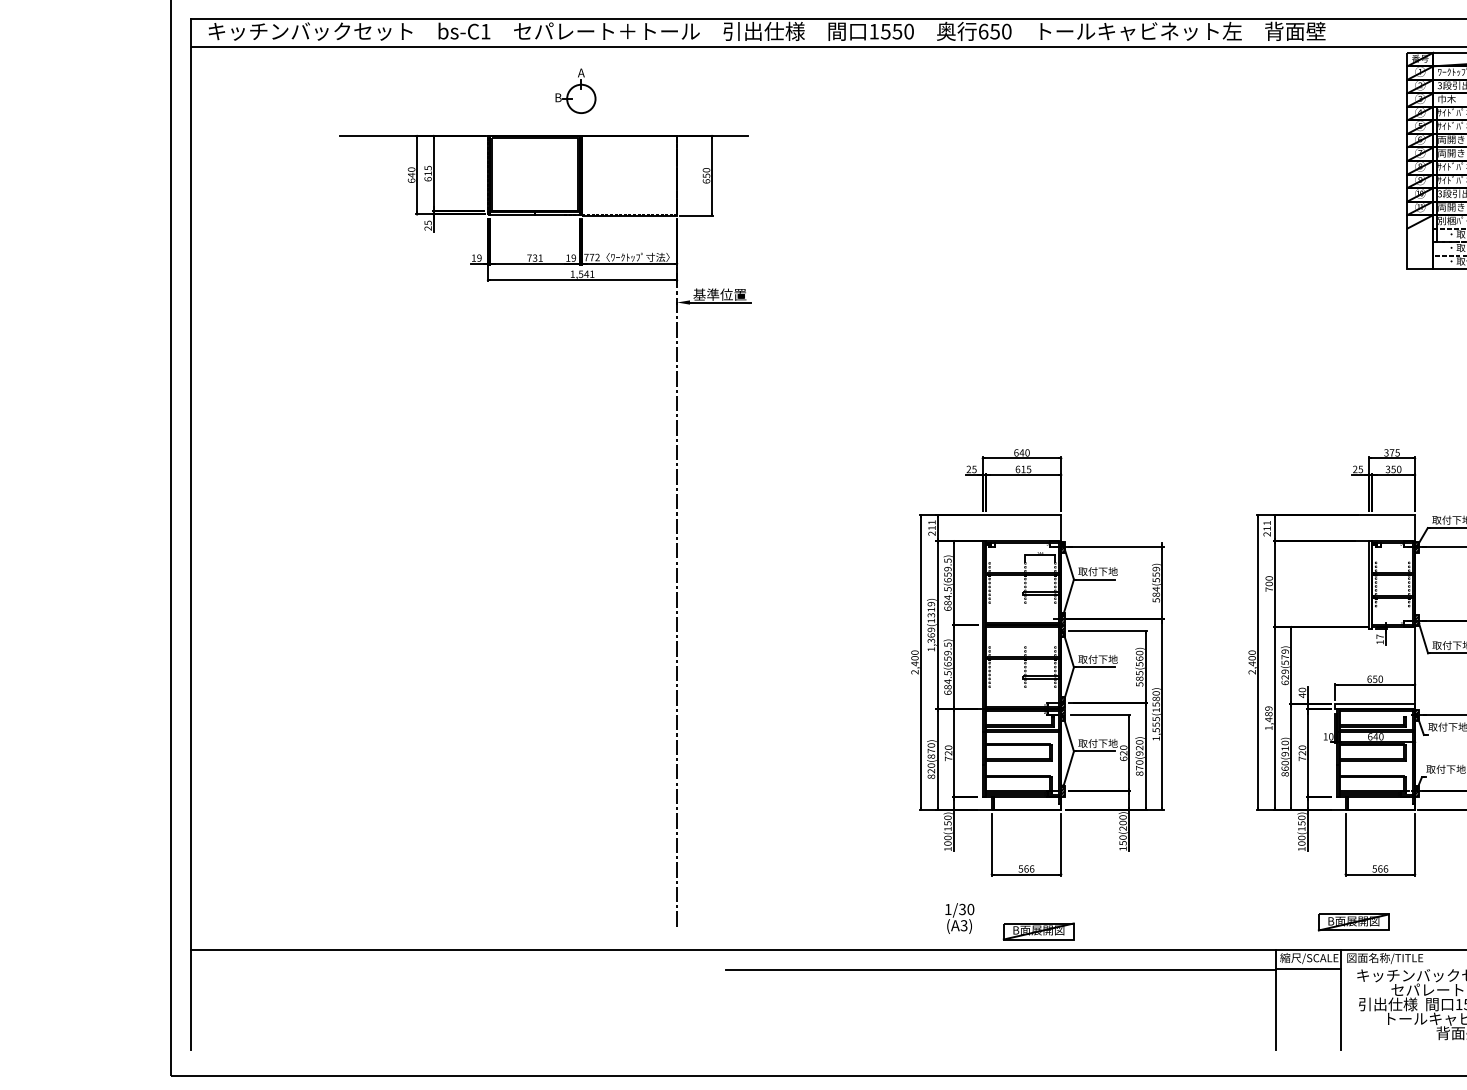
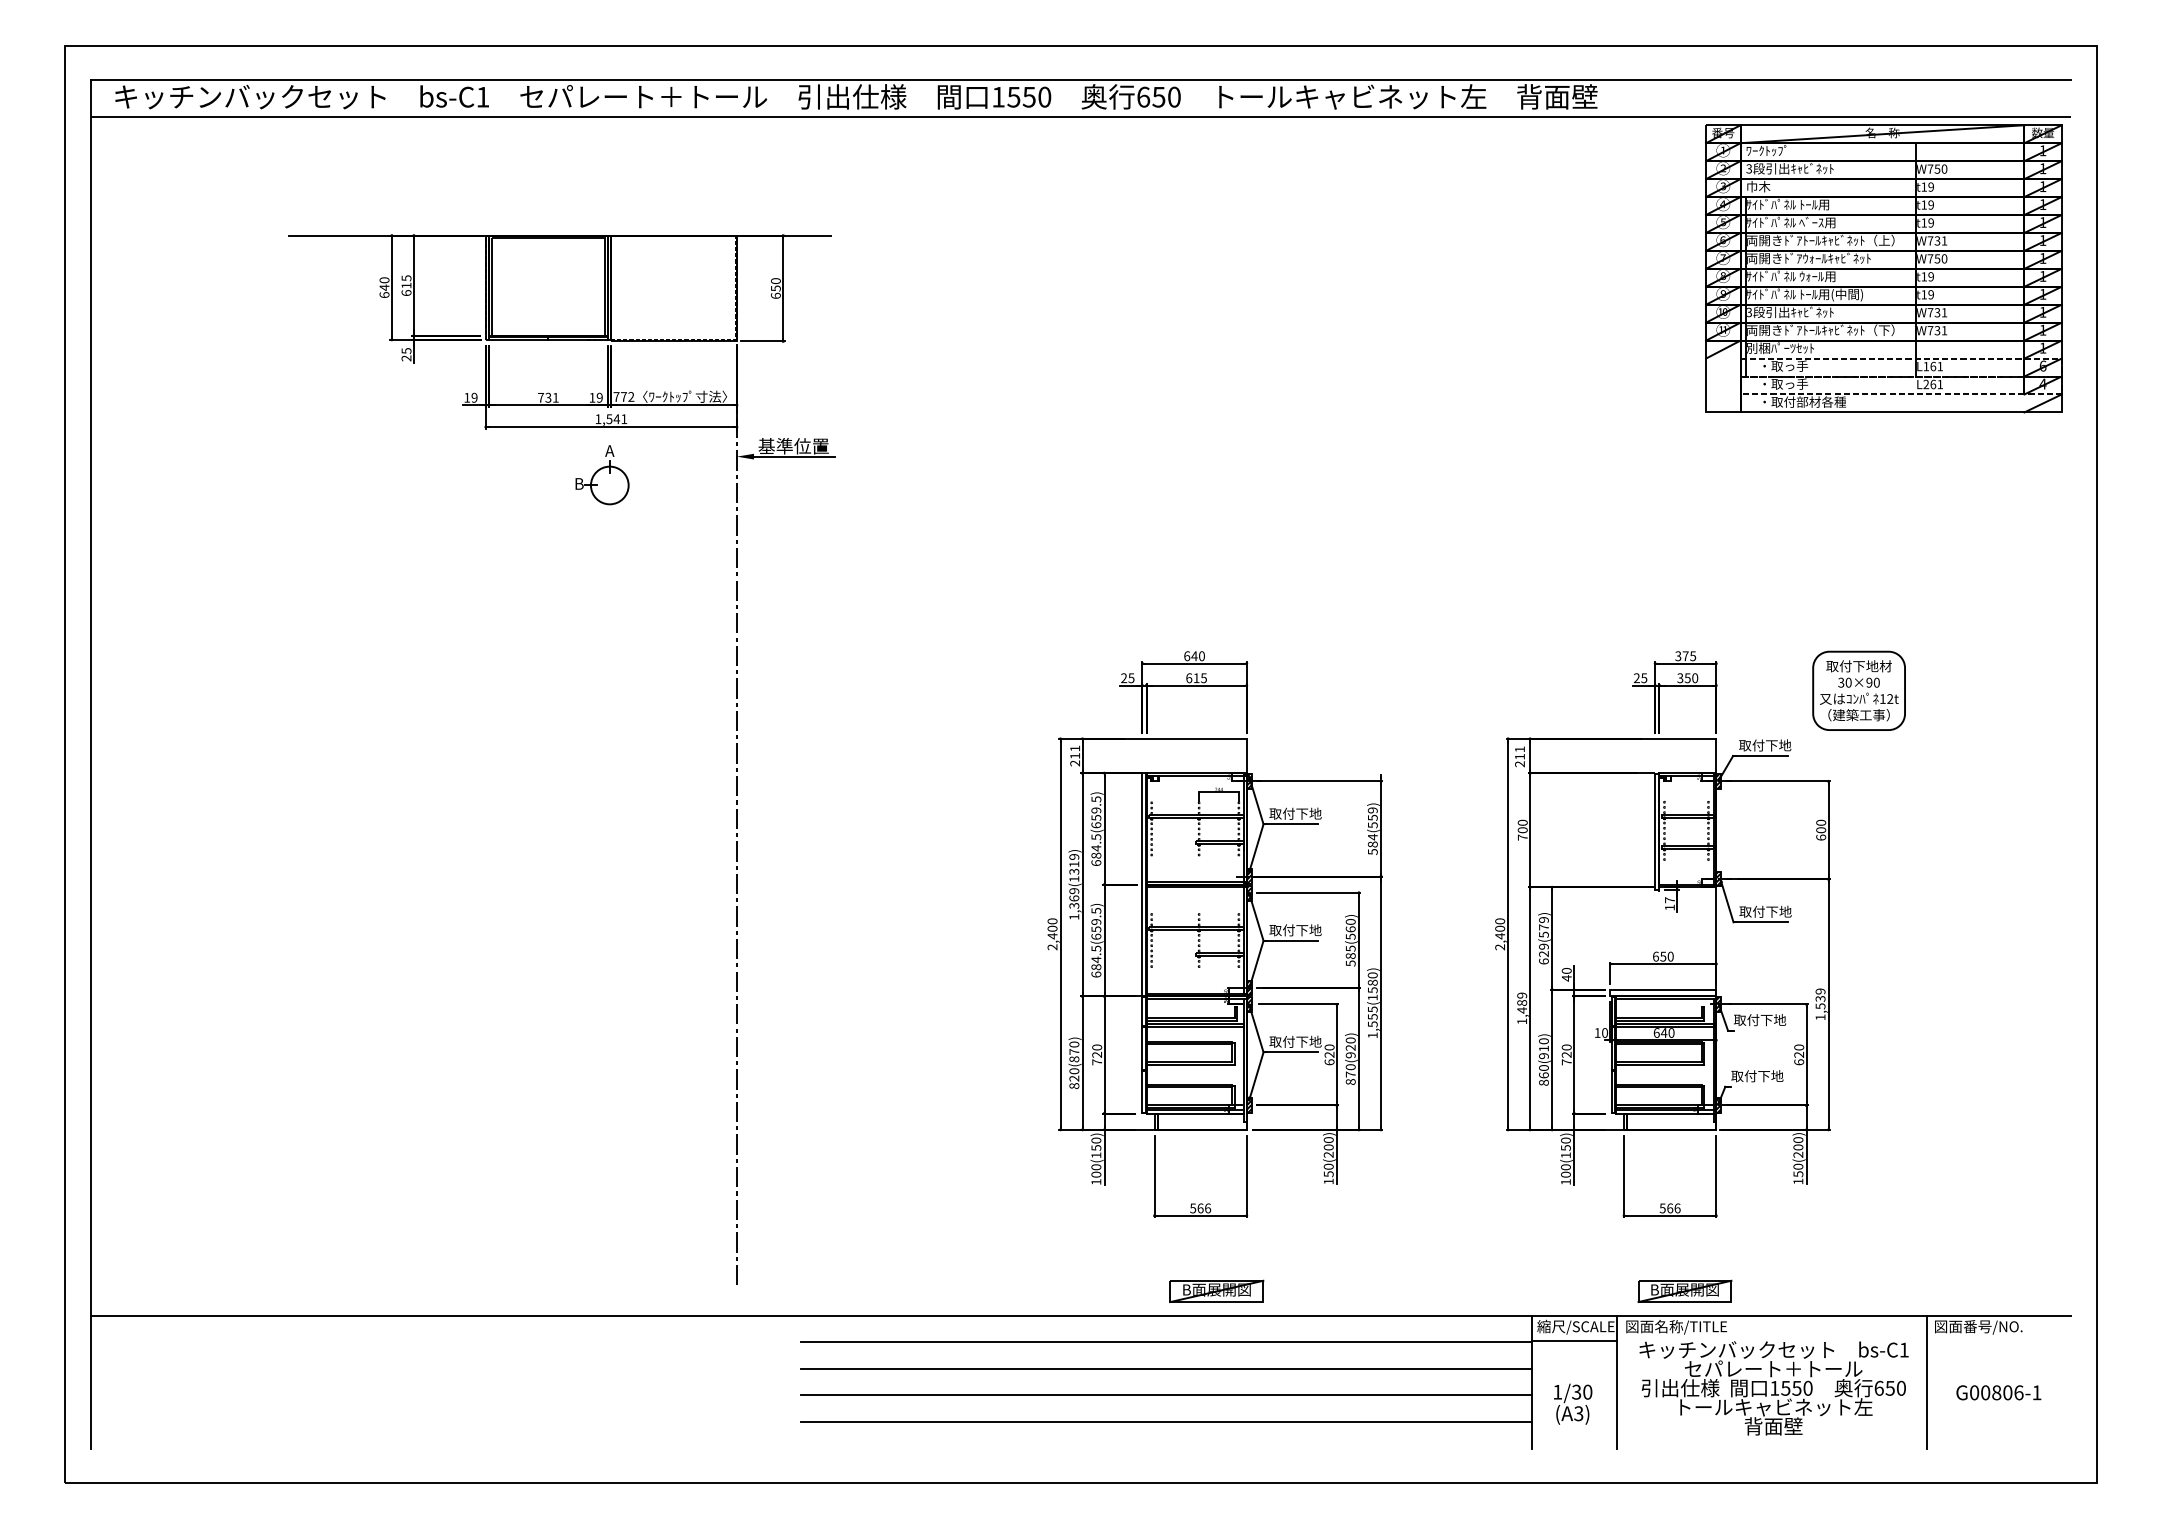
part: (575, 91) -> (602, 475), moved
text: (960, 918) -> (1573, 1403), moved
part: (1353, 921) -> (1684, 1290), moved
line: (1000, 989) -> (1166, 1368), added
line: (1000, 1009) -> (1166, 1395), added
line: (1000, 1029) -> (1166, 1421), added

